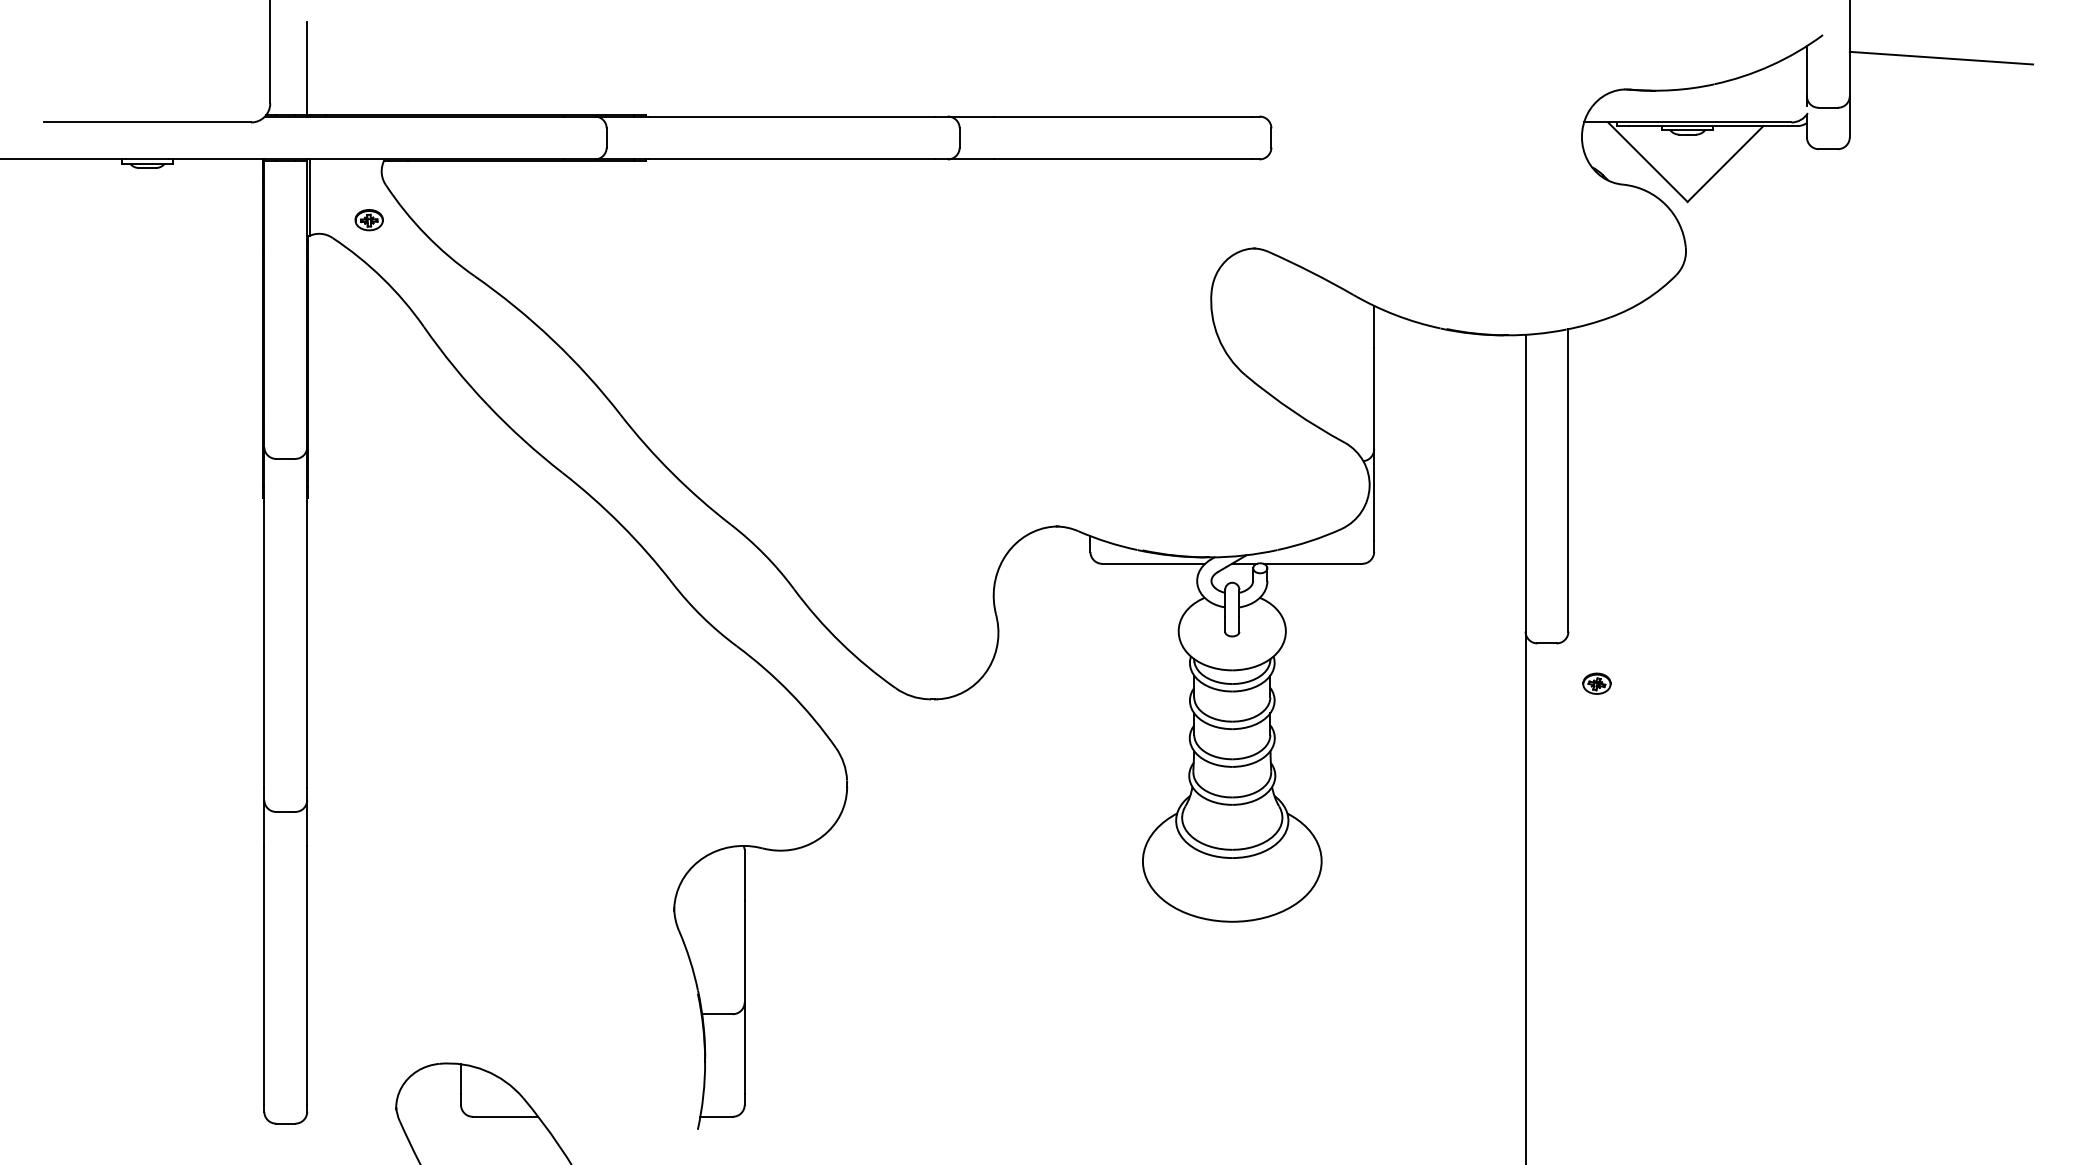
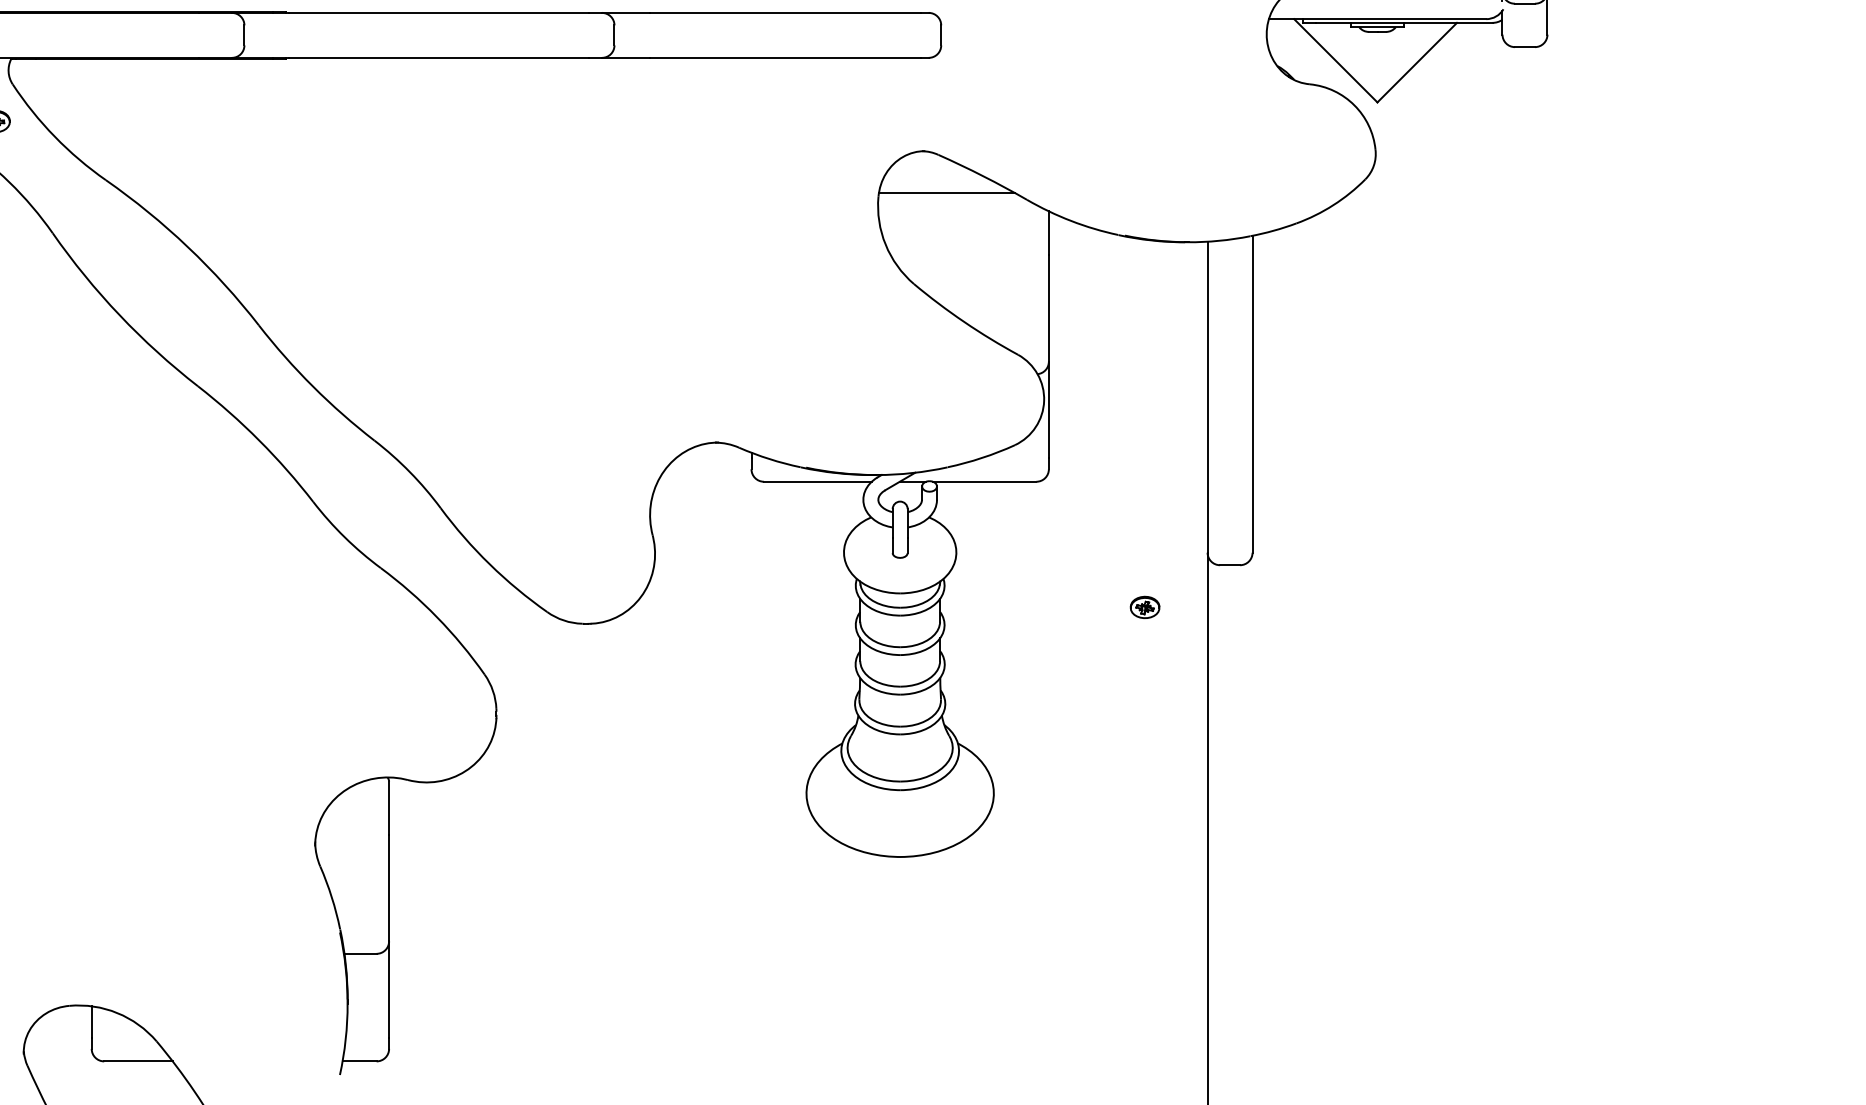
line: (1276, 288) -> (946, 193), added
part: (1596, 683) -> (1144, 607), moved

